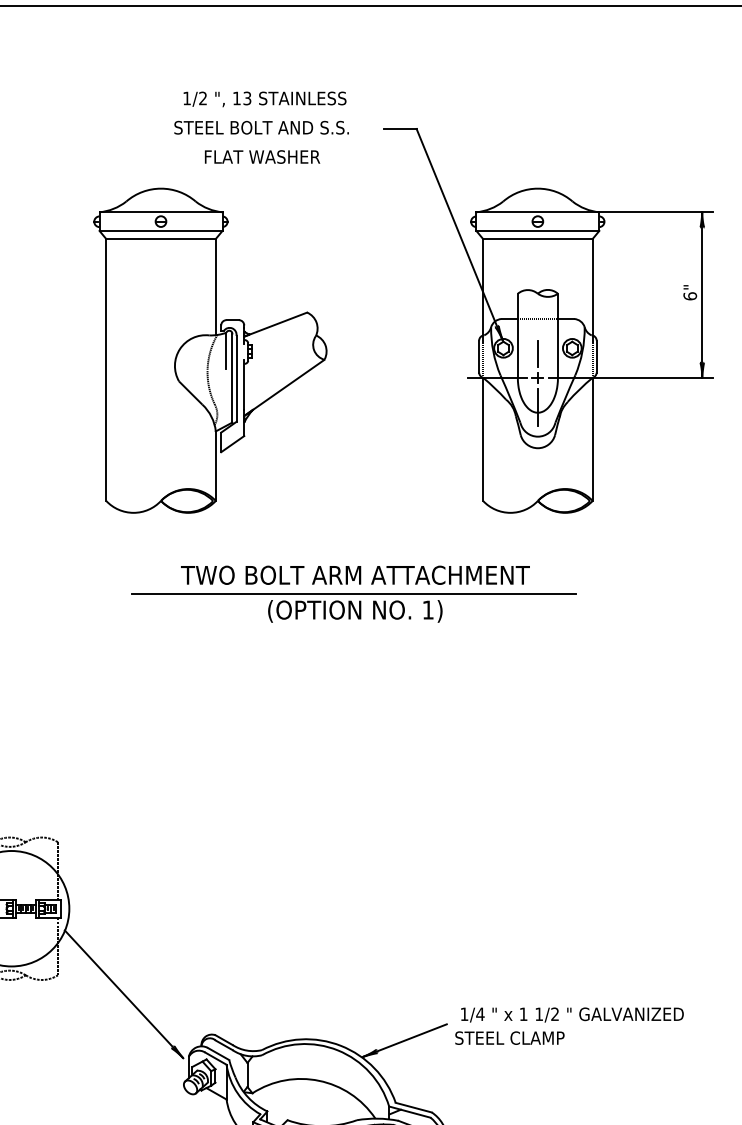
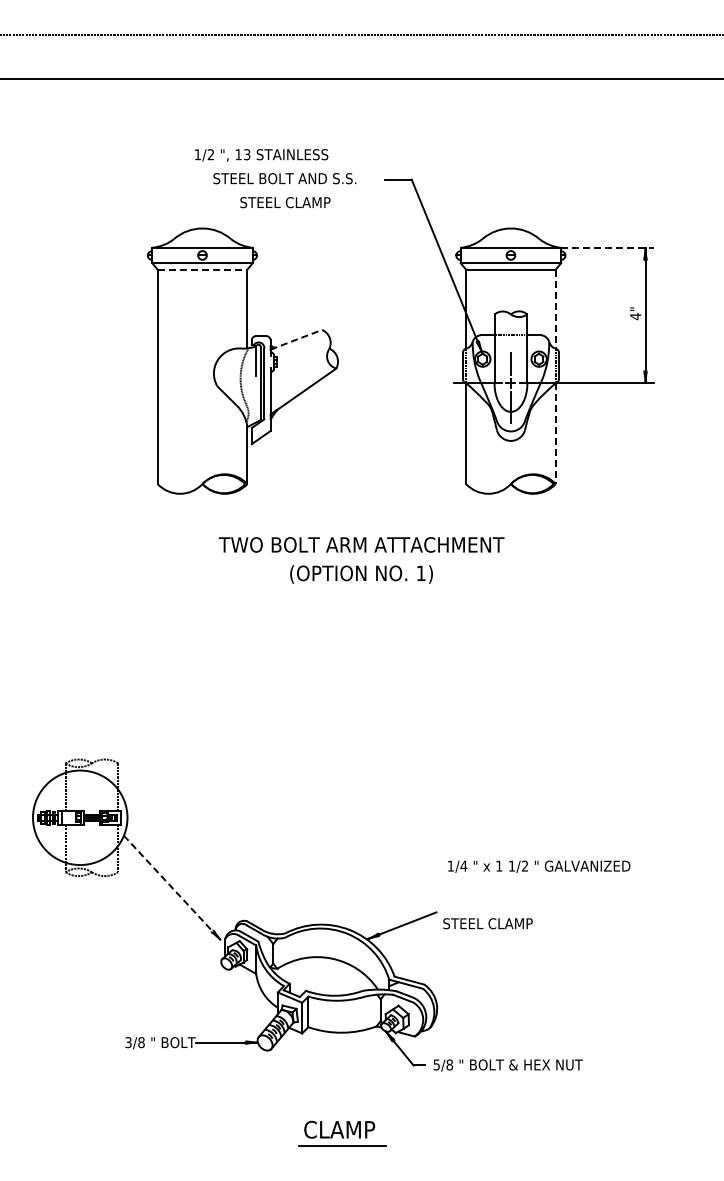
text: (264, 99) -> (261, 155), moved
text: (262, 156) -> (285, 202), FLAT WASHER -> STEEL CLAMP
line: (657, 211) -> (608, 247), solid -> dashed
line: (160, 238) -> (202, 269), solid -> dashed
line: (592, 287) -> (555, 309), solid -> dashed
text: (690, 296) -> (635, 316), 6" -> 4"
line: (275, 324) -> (296, 339), solid -> dashed
line: (592, 440) -> (555, 434), solid -> dashed
line: (354, 594) -> (360, 560), removed
line: (124, 995) -> (172, 888), solid -> dashed
text: (572, 1014) -> (539, 866), moved

